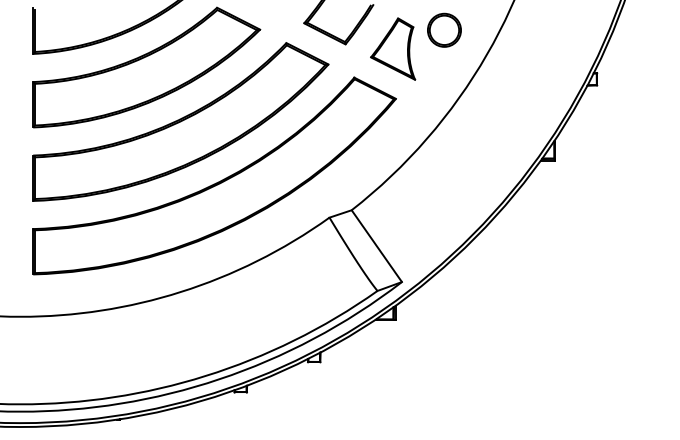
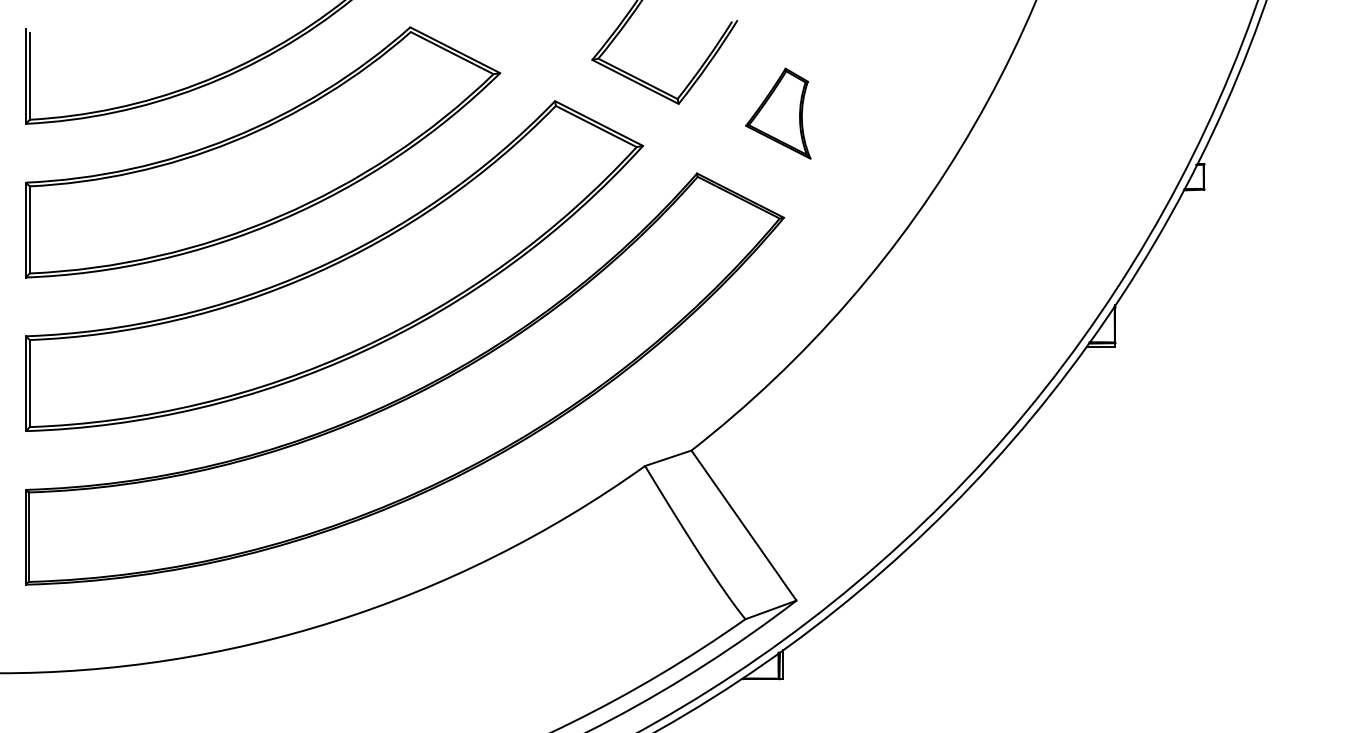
part: (444, 29) -> (885, 72), removed
part: (393, 48) -> (778, 112), size x0.7

